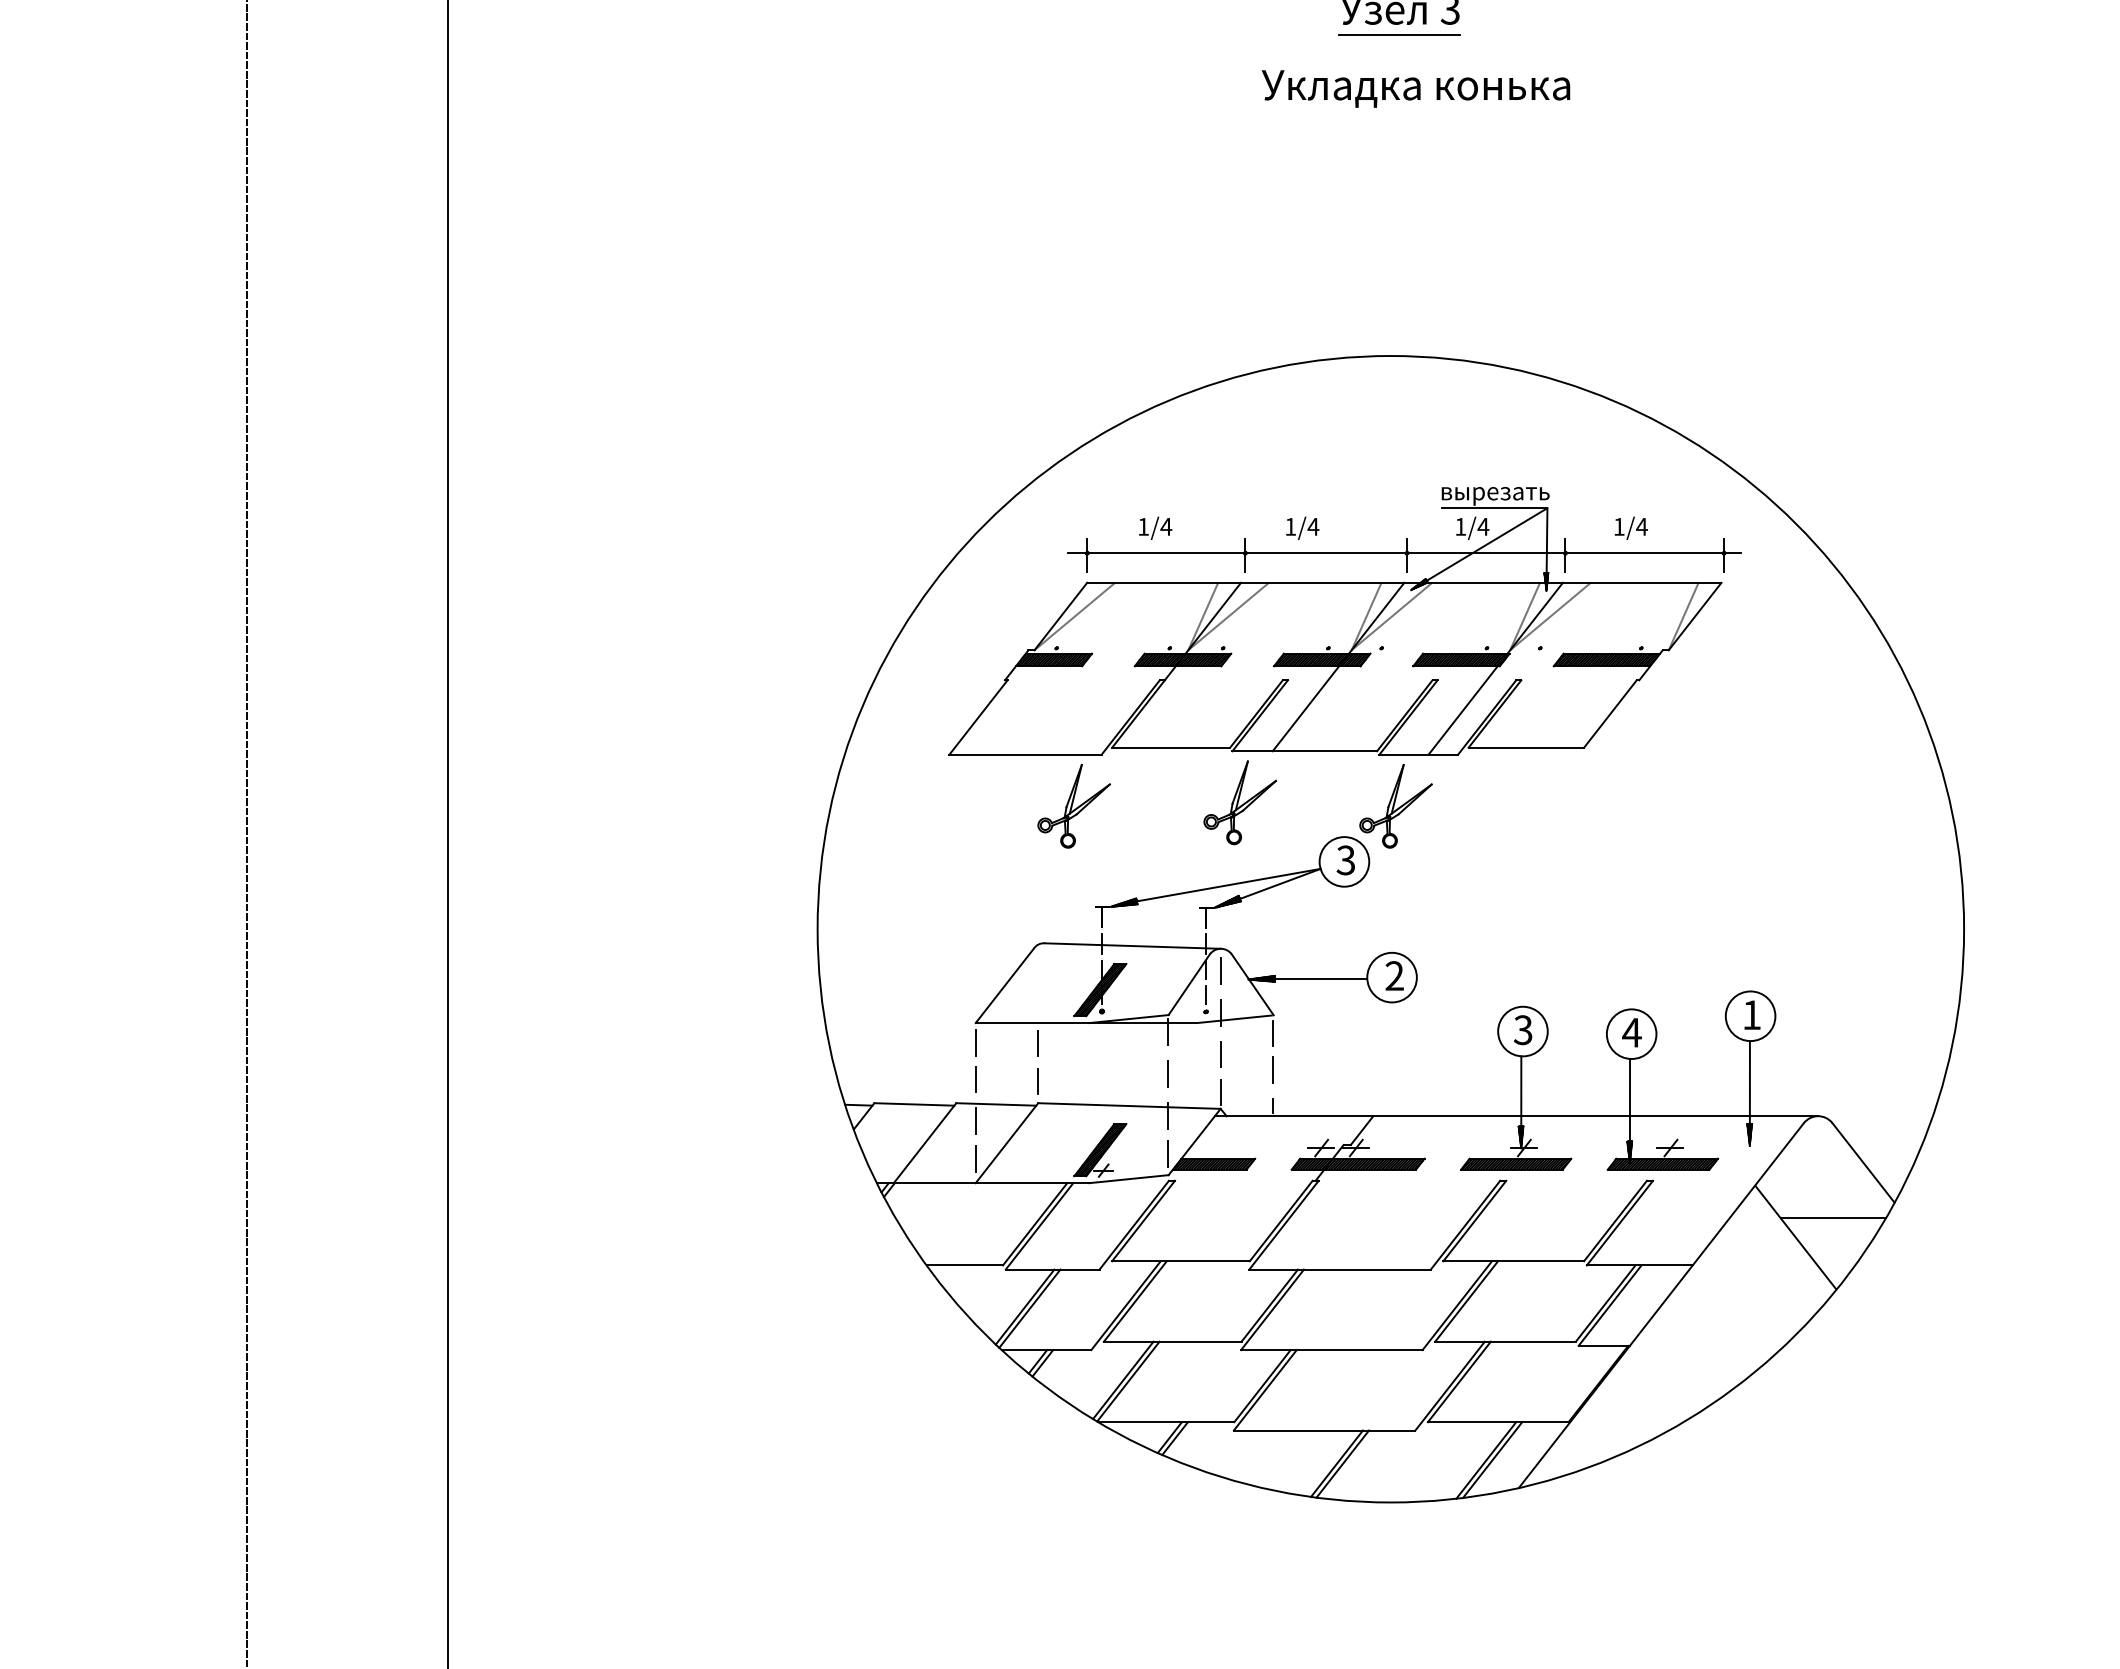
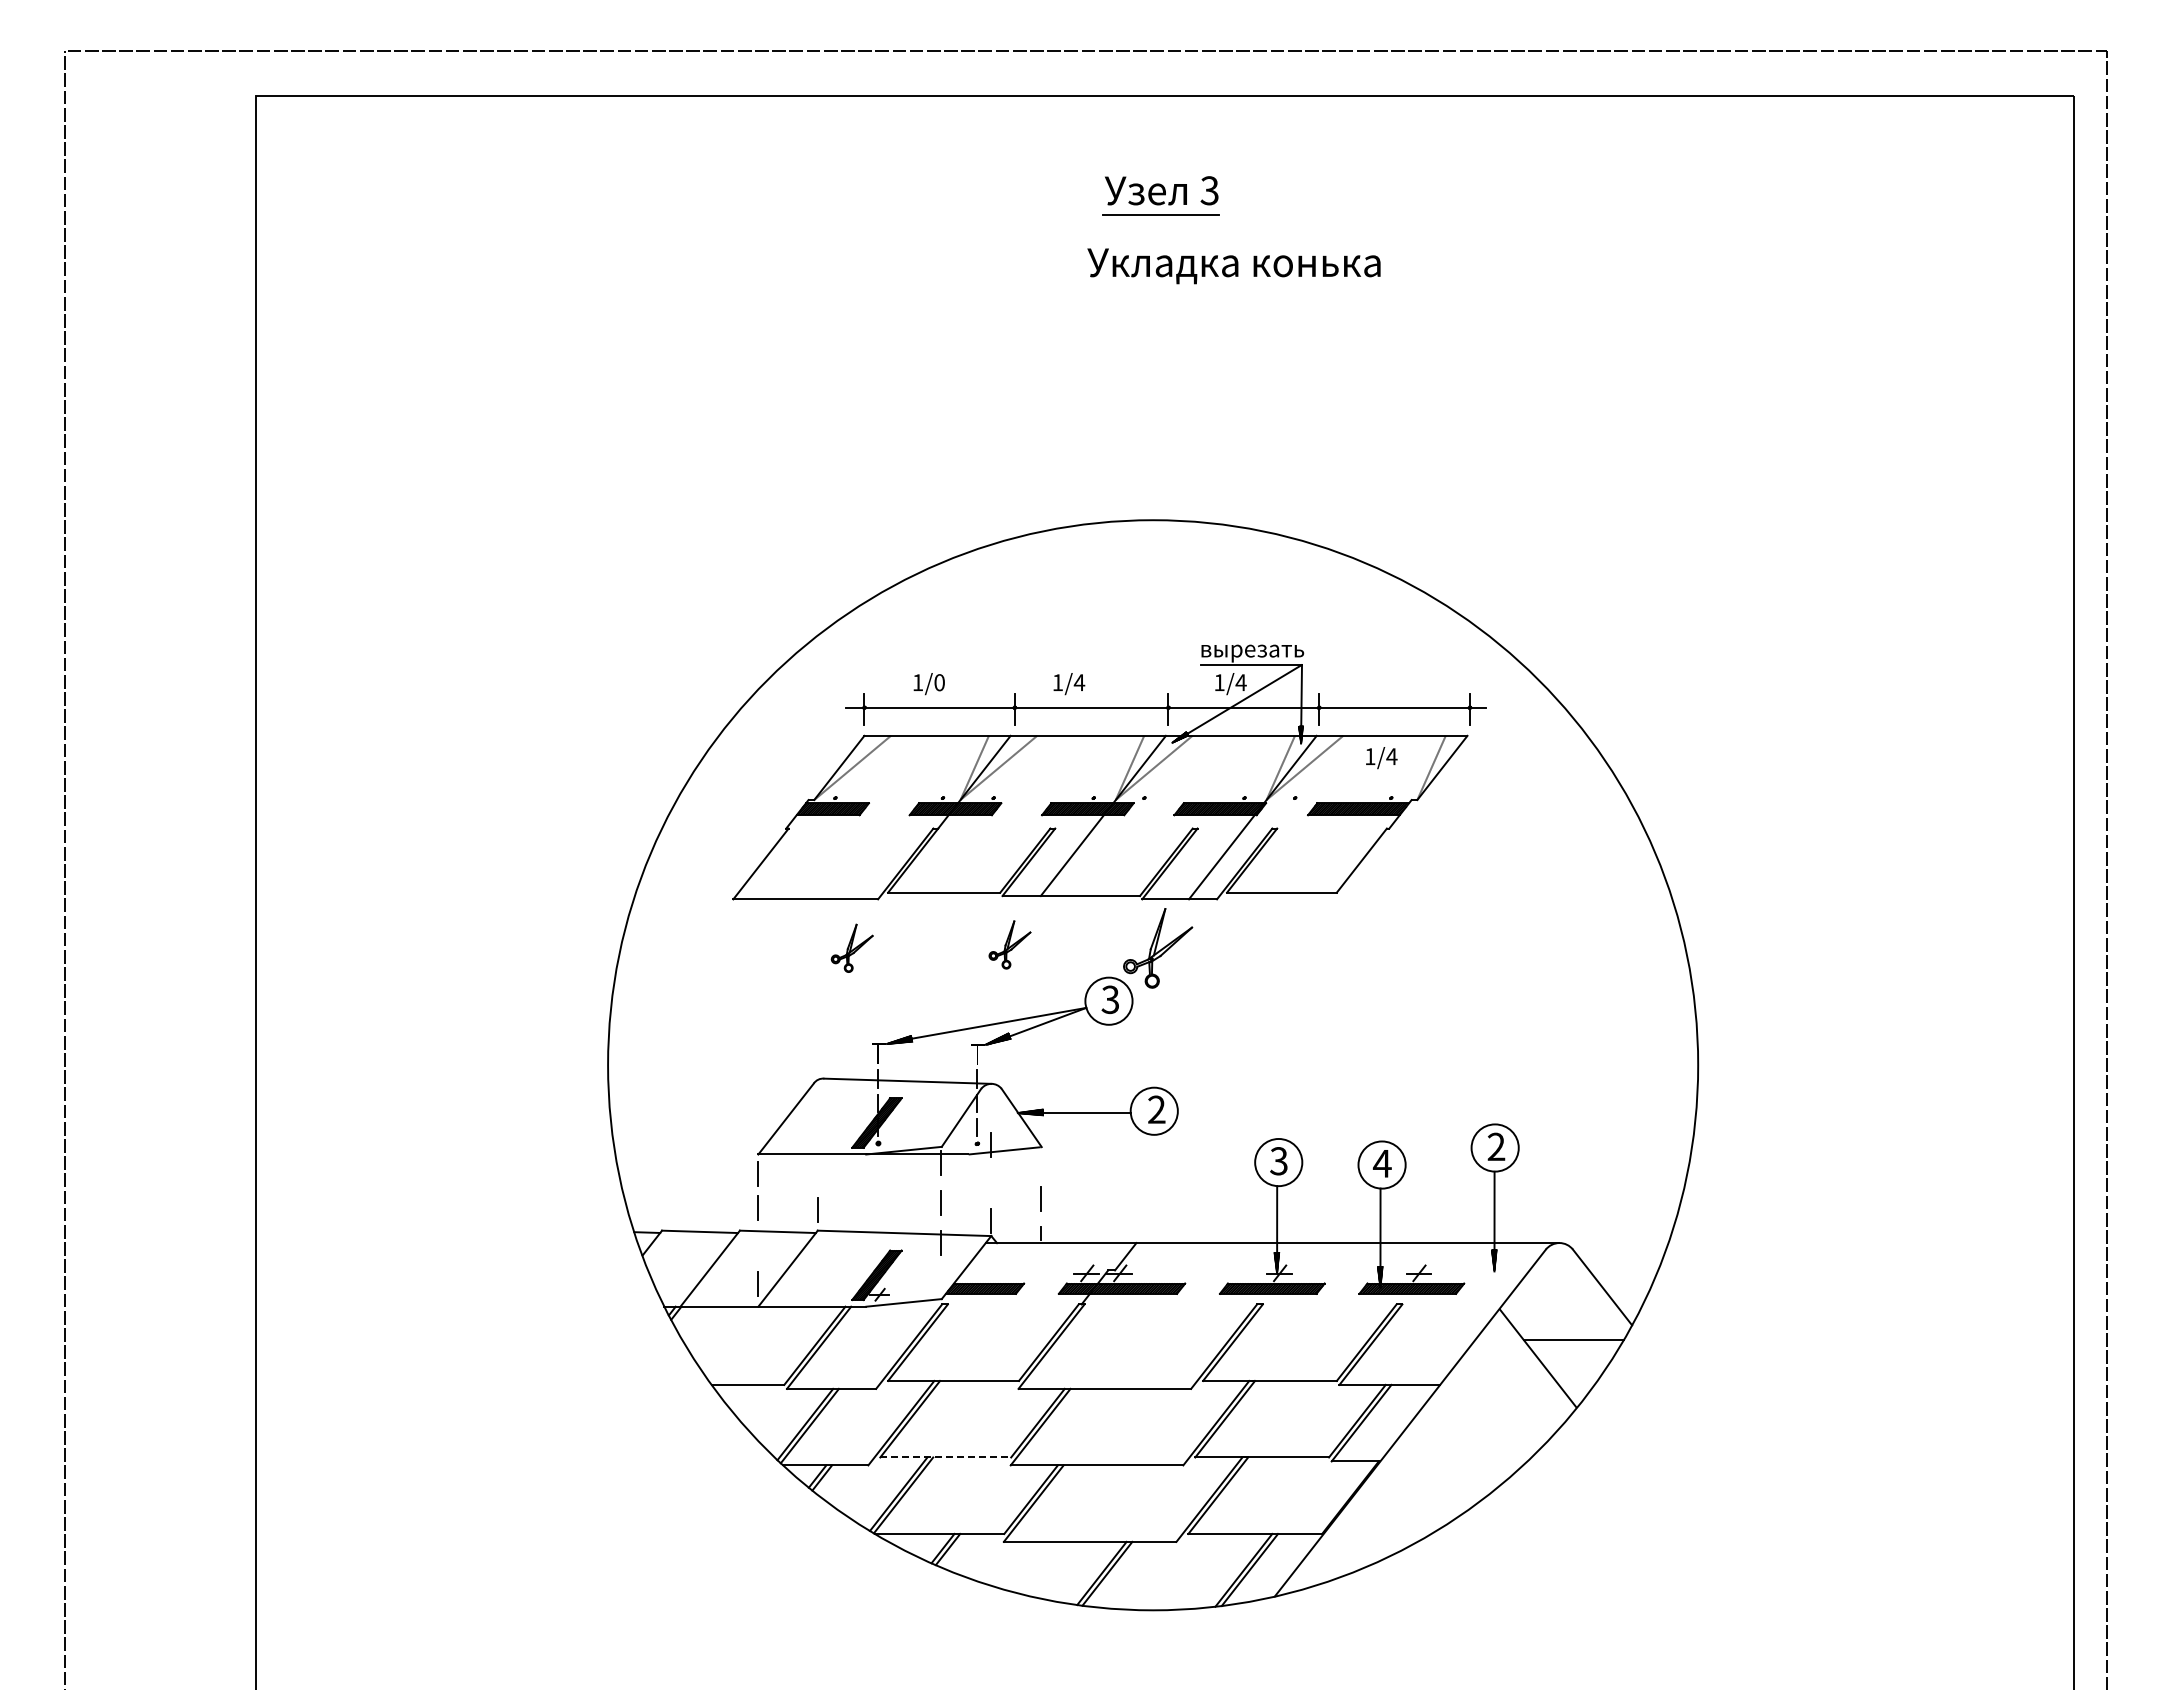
text: (1415, 89) -> (1233, 266), moved
text: (1166, 526) -> (939, 682), 1/4 -> 1/0
text: (1631, 528) -> (1381, 758), moved
part: (1239, 802) -> (1009, 944), size x0.6
part: (1074, 806) -> (852, 948), size x0.6
line: (1219, 970) -> (990, 1104), removed
text: (1751, 1014) -> (1496, 1146), 1 -> 2
line: (1273, 1033) -> (1041, 1164), removed
line: (1037, 1043) -> (817, 1173), removed
line: (1220, 1054) -> (991, 1184), removed
line: (975, 1120) -> (758, 1247), removed
line: (1168, 1153) -> (941, 1278), removed
line: (1173, 1341) -> (946, 1457), solid -> dashed

